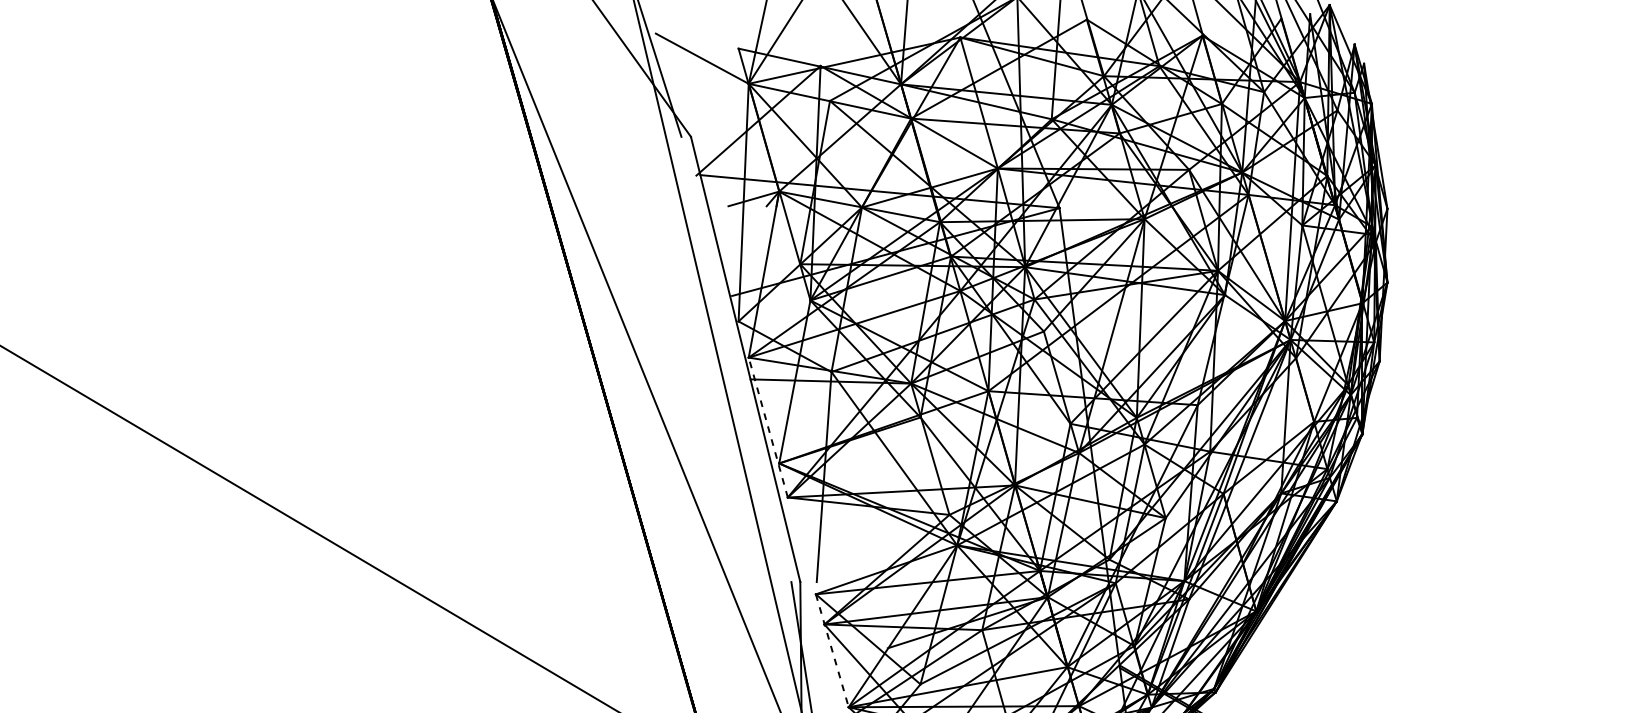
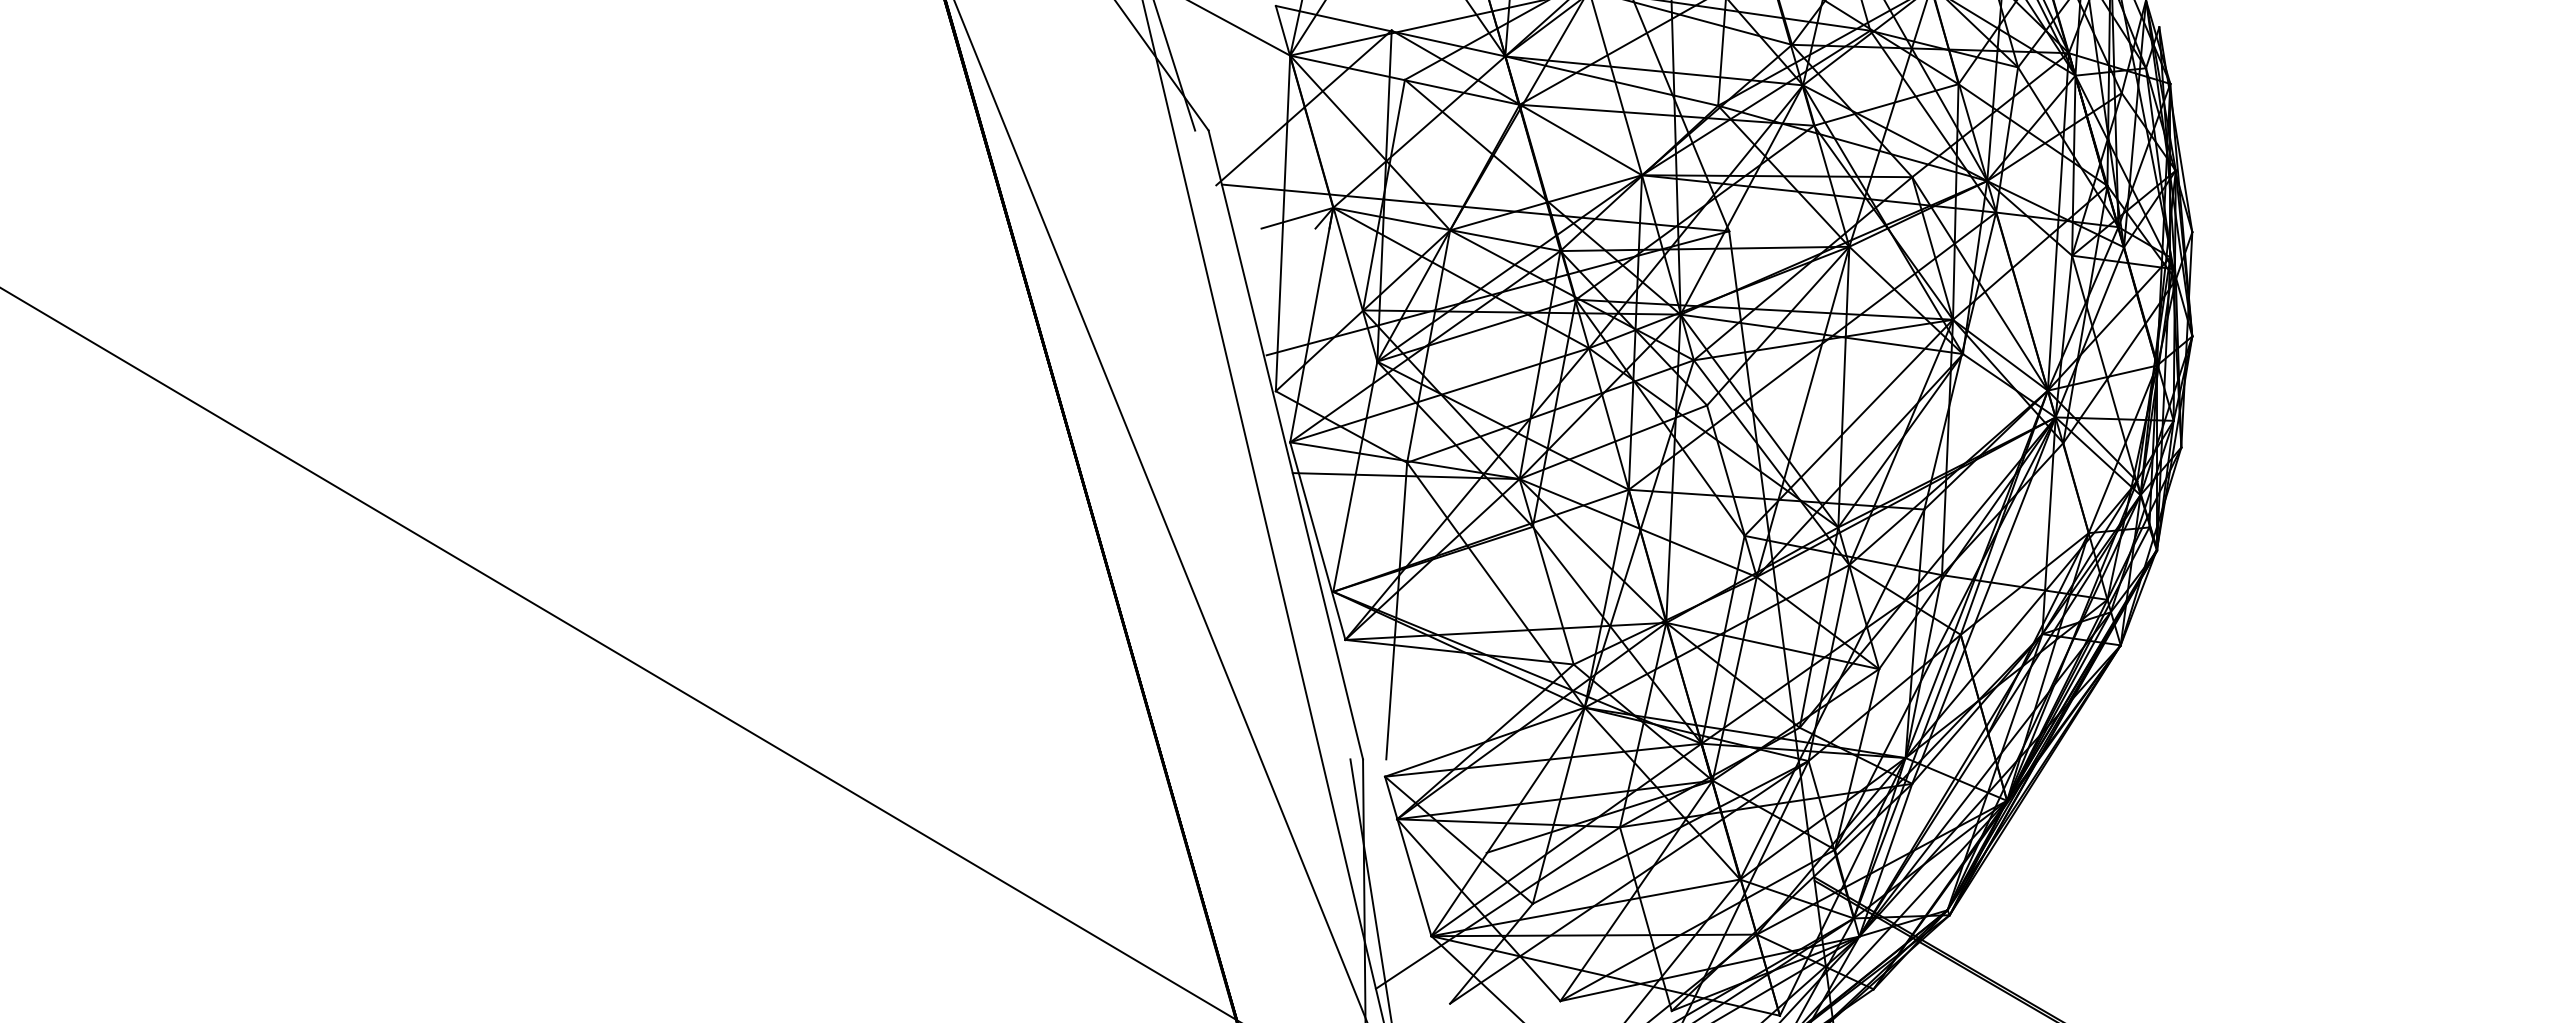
line: (768, 427) -> (1317, 541), dashed -> solid
line: (832, 650) -> (1408, 856), dashed -> solid

